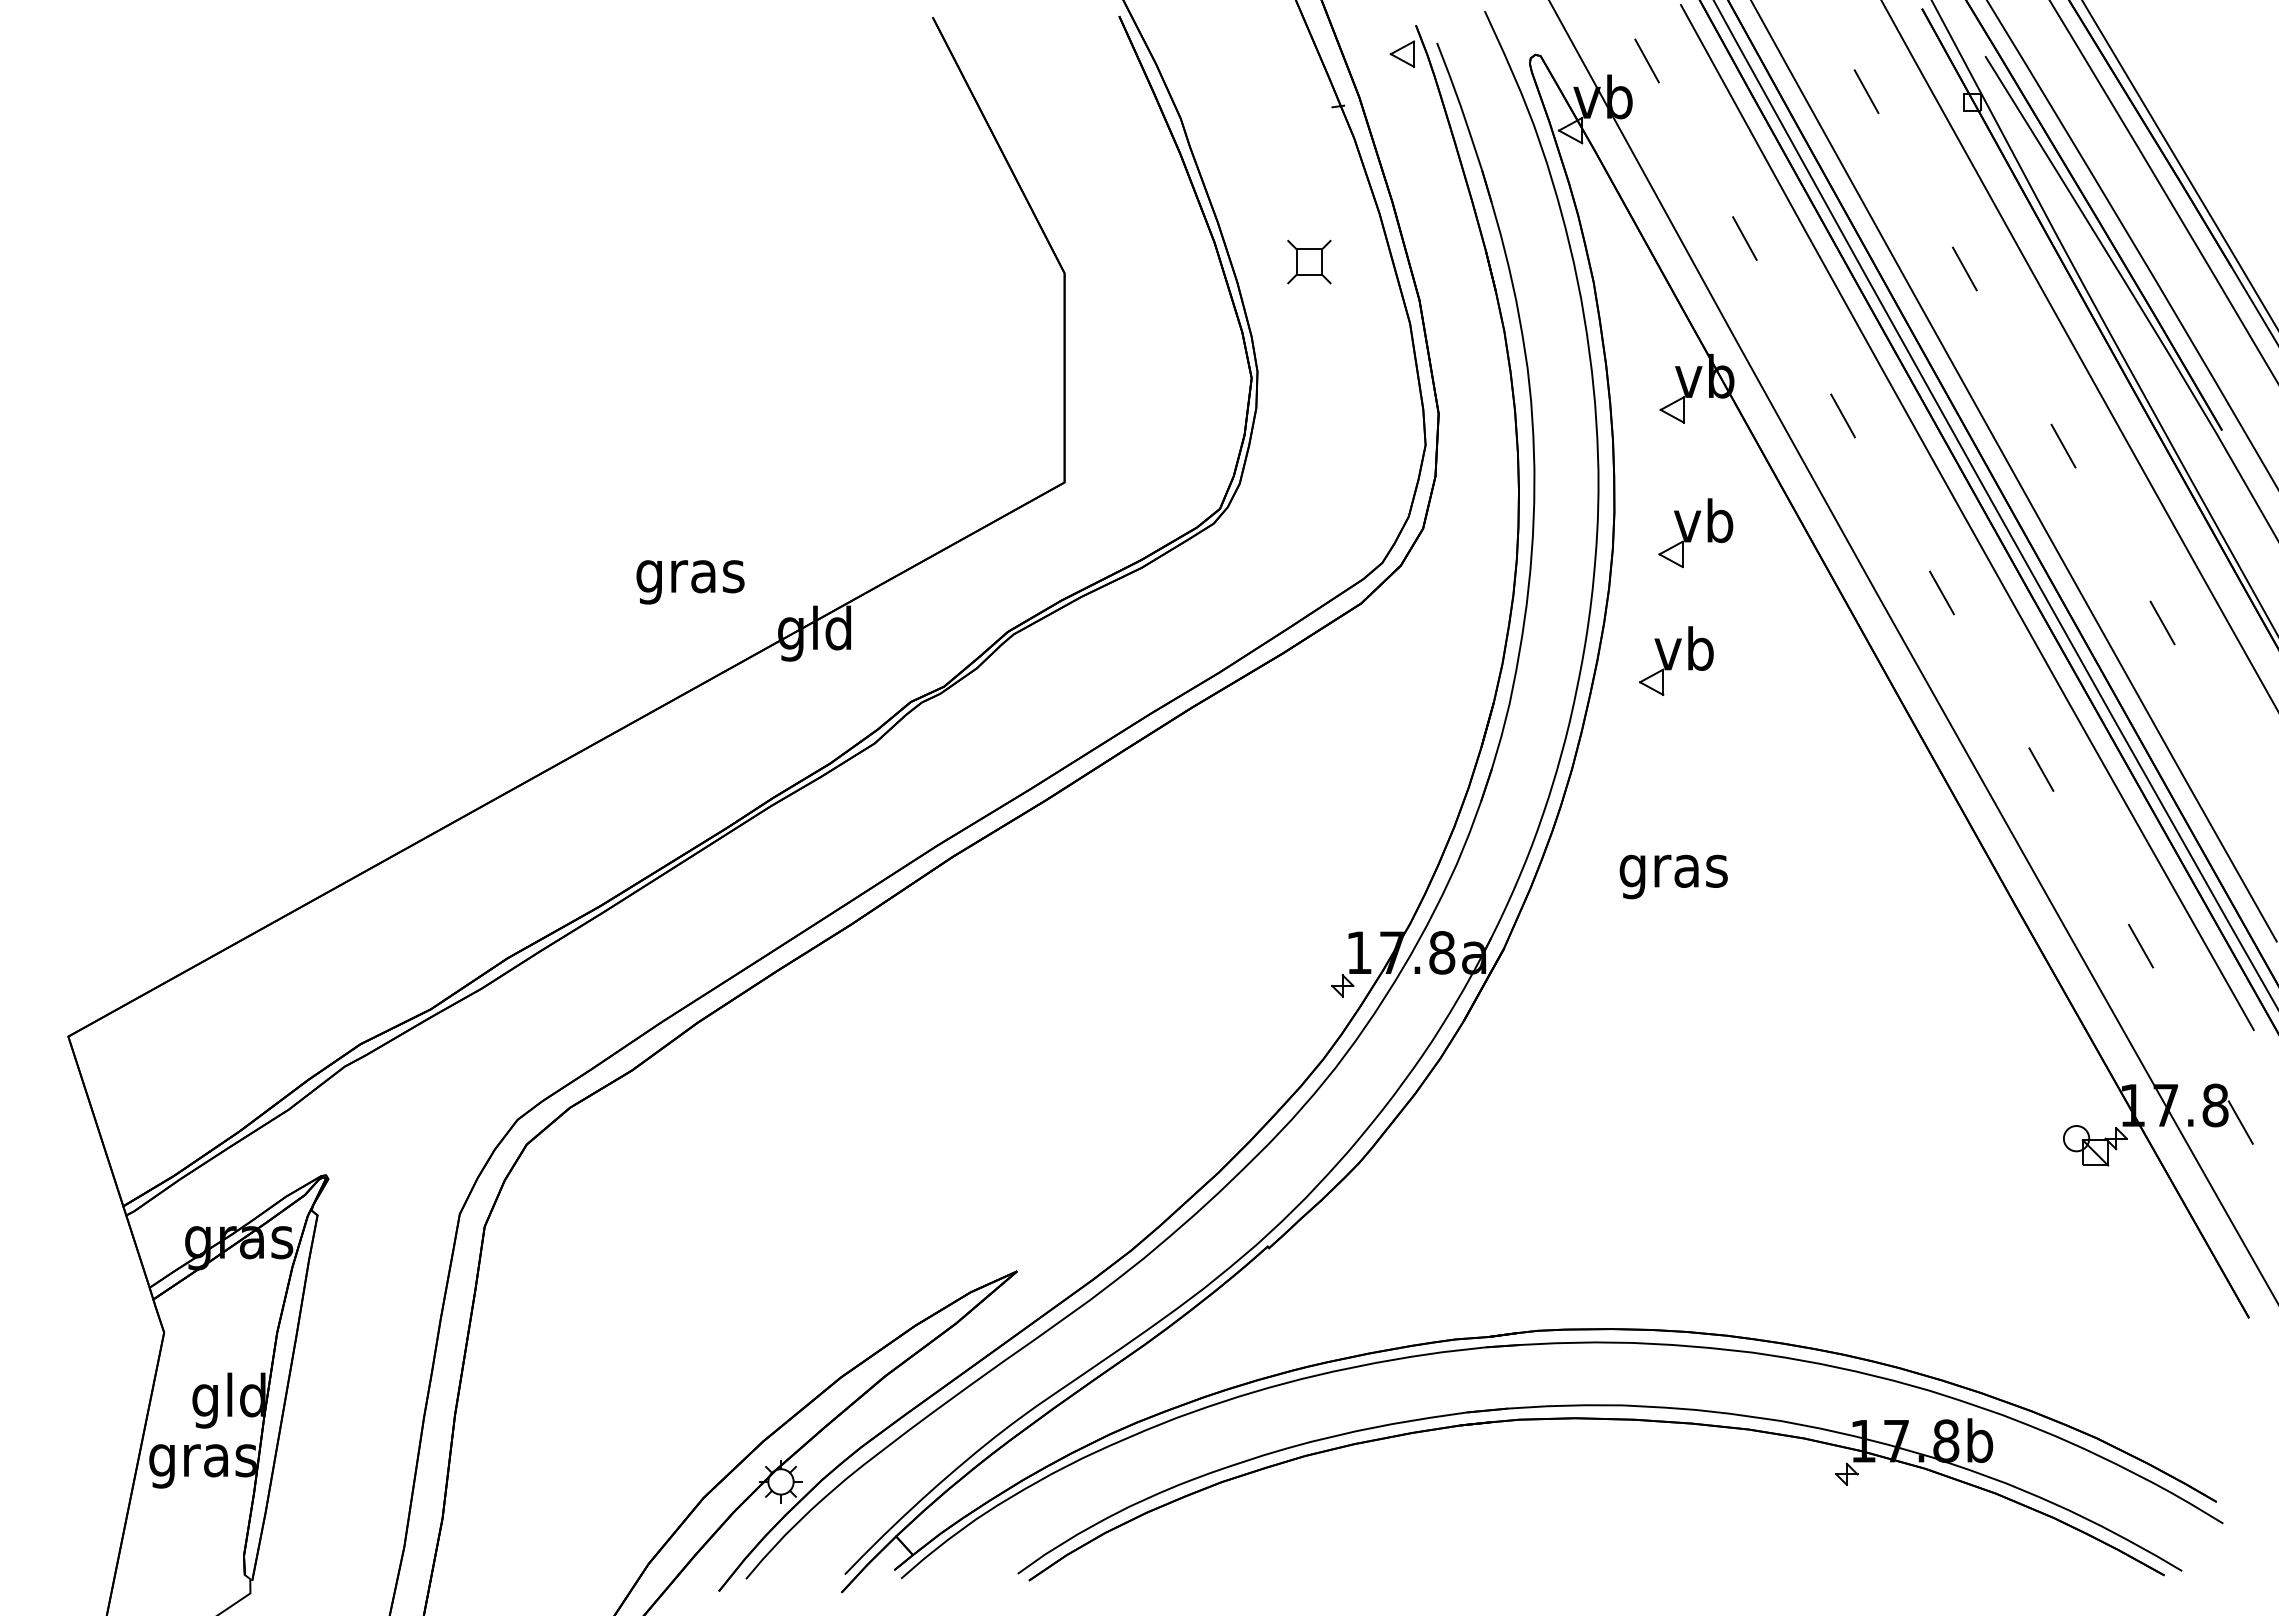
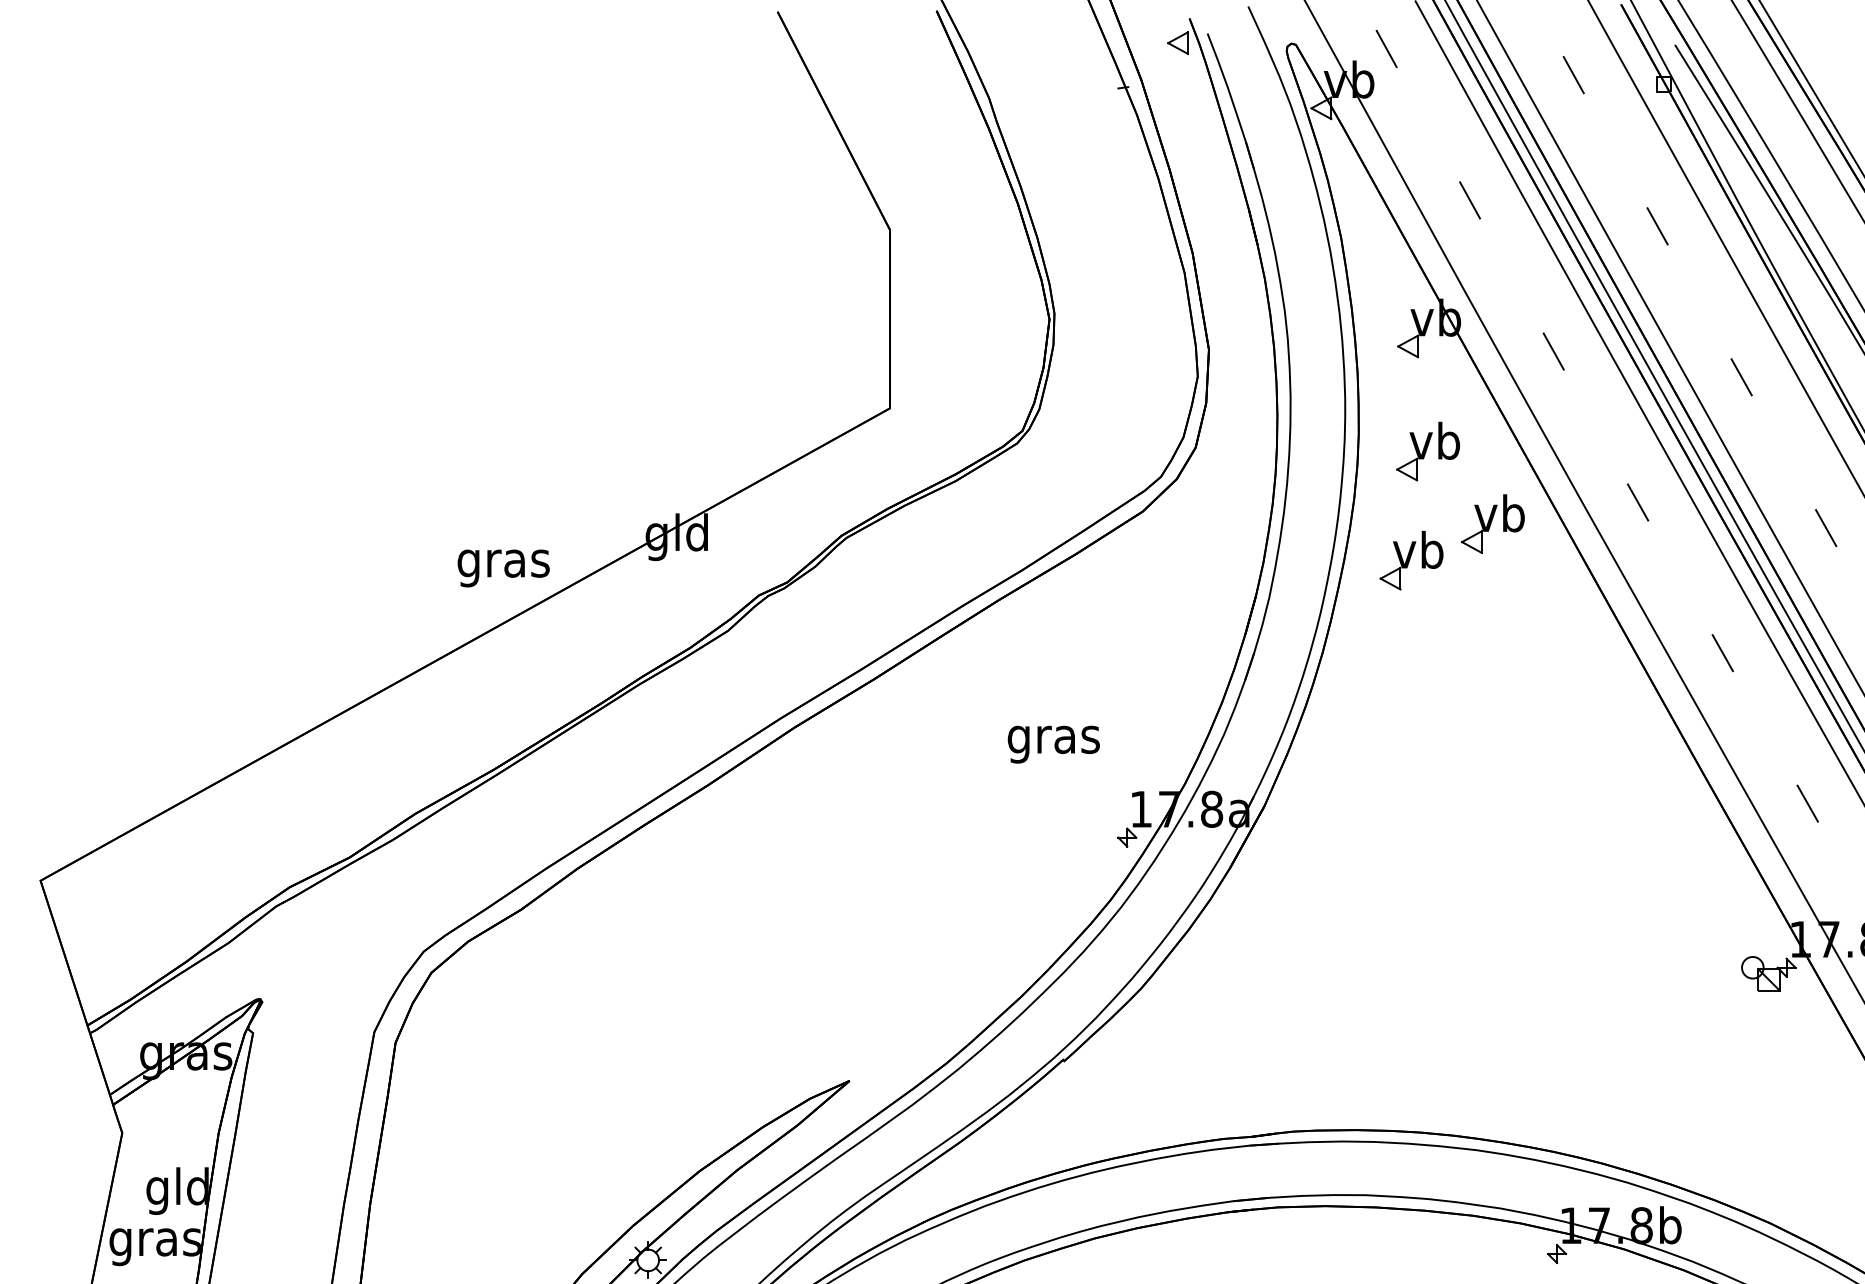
part: (1309, 261) -> (1098, 219), removed
text: (690, 582) -> (503, 568), moved
part: (1771, 617) -> (1492, 523), added
text: (1673, 876) -> (1053, 744), moved

